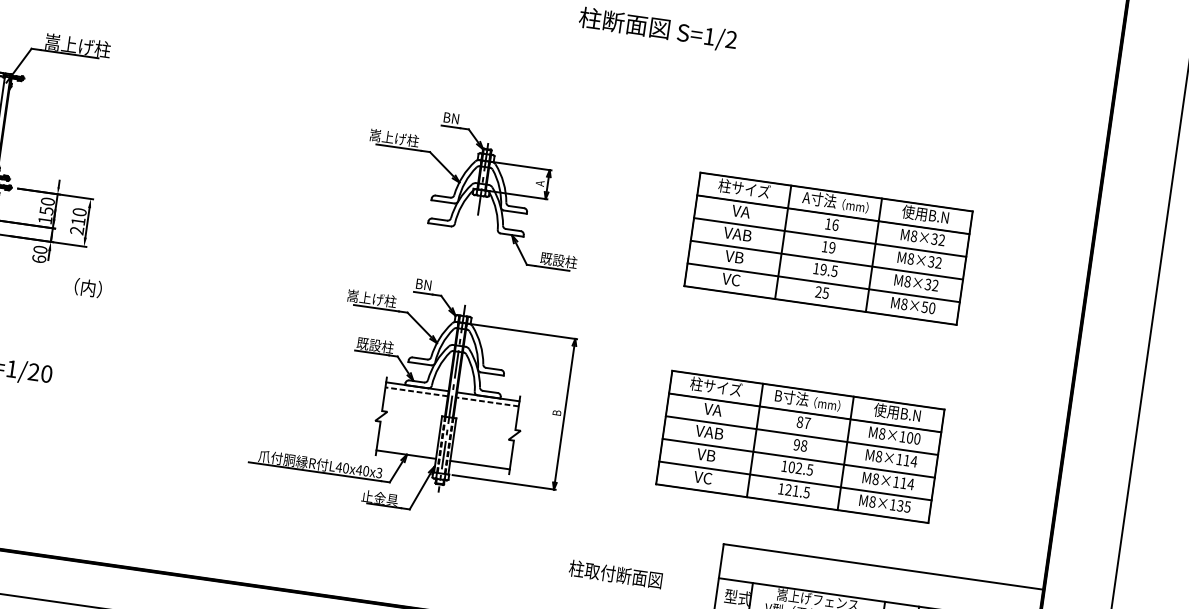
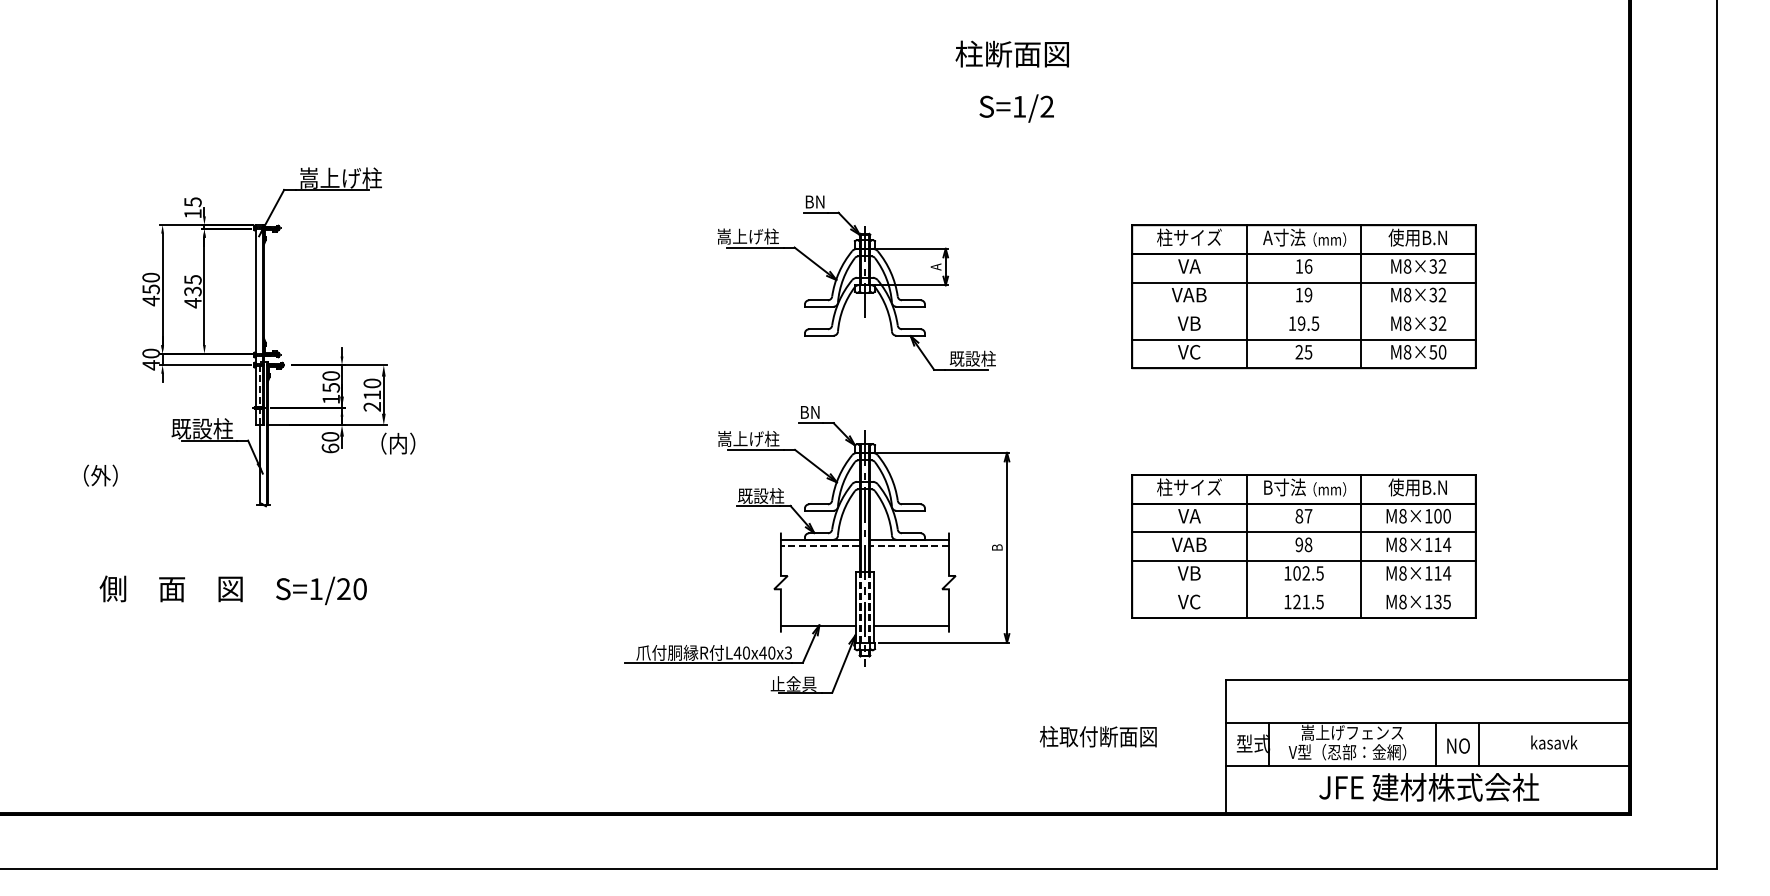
text: (706, 37) -> (1016, 108), moved
line: (826, 260) -> (1303, 311), removed
text: (88, 287) -> (398, 443), moved
line: (795, 480) -> (1303, 589), removed

